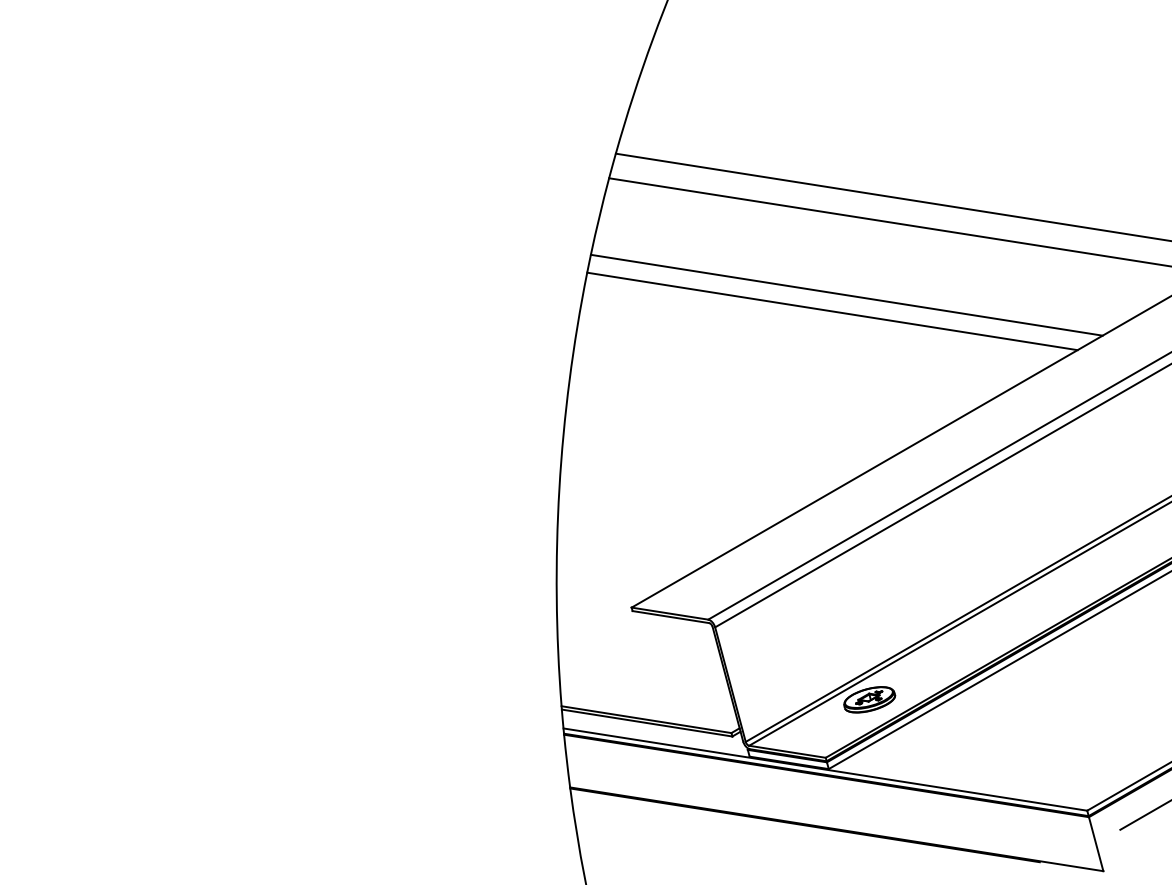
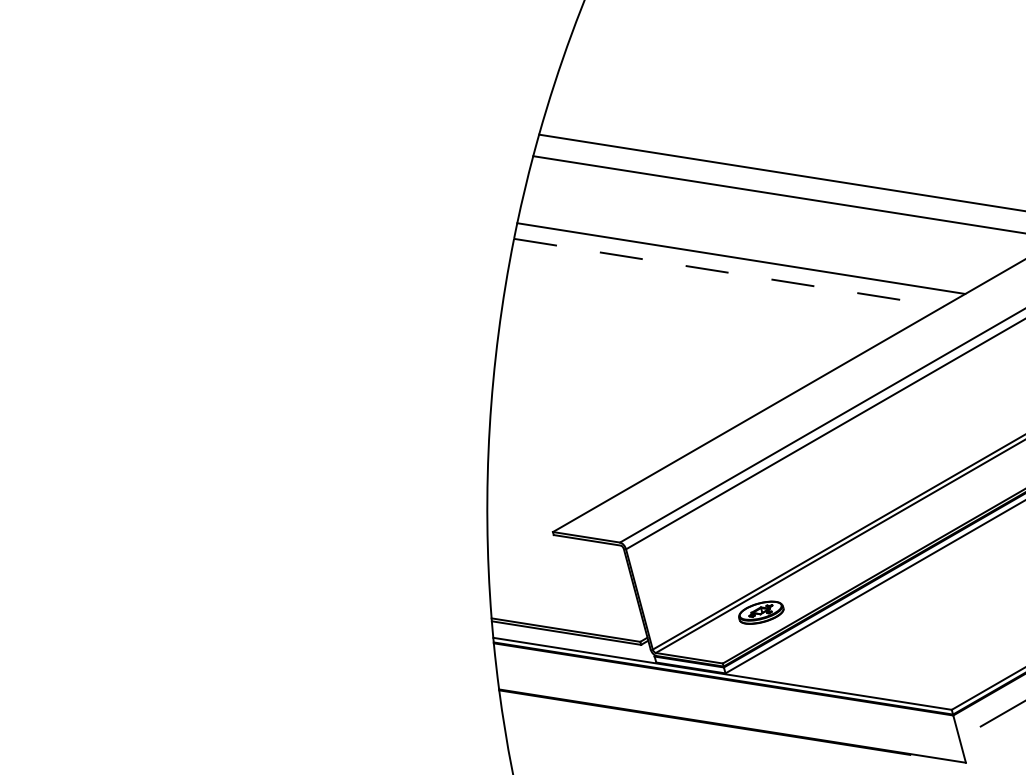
line: (832, 311) -> (728, 272), solid -> dashed

